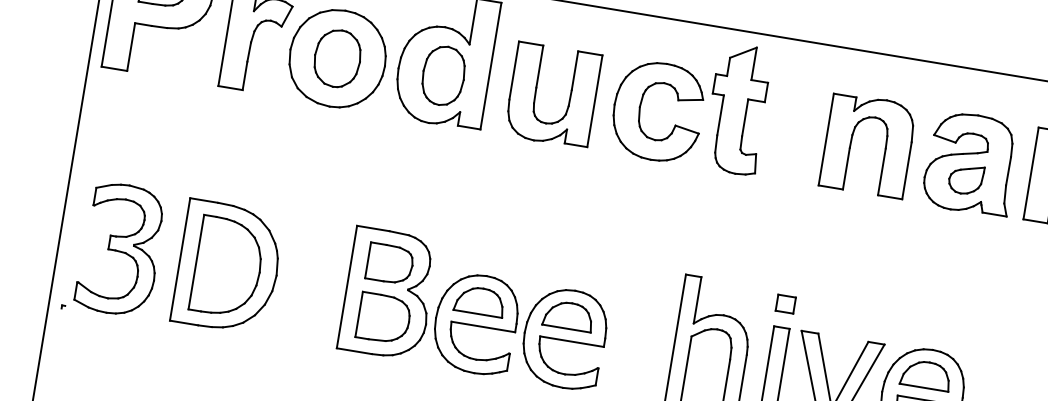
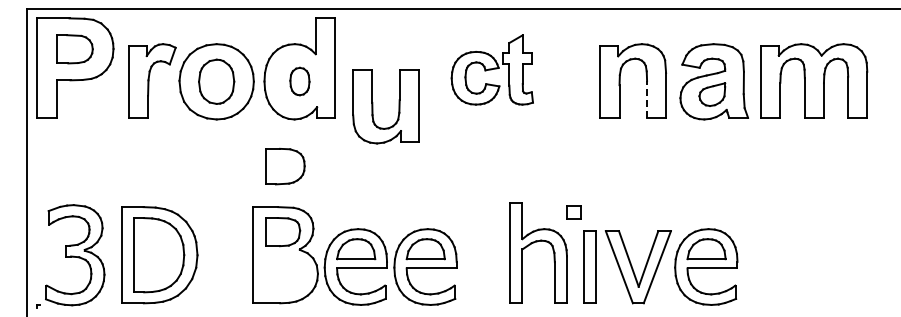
part: (443, 75) -> (299, 81), size x0.6
part: (537, 92) -> (373, 106), moved
part: (691, 101) -> (492, 69), size x0.7
line: (882, 170) -> (647, 98), solid -> dashed
part: (784, 303) -> (573, 212), moved
part: (384, 318) -> (285, 166), moved

